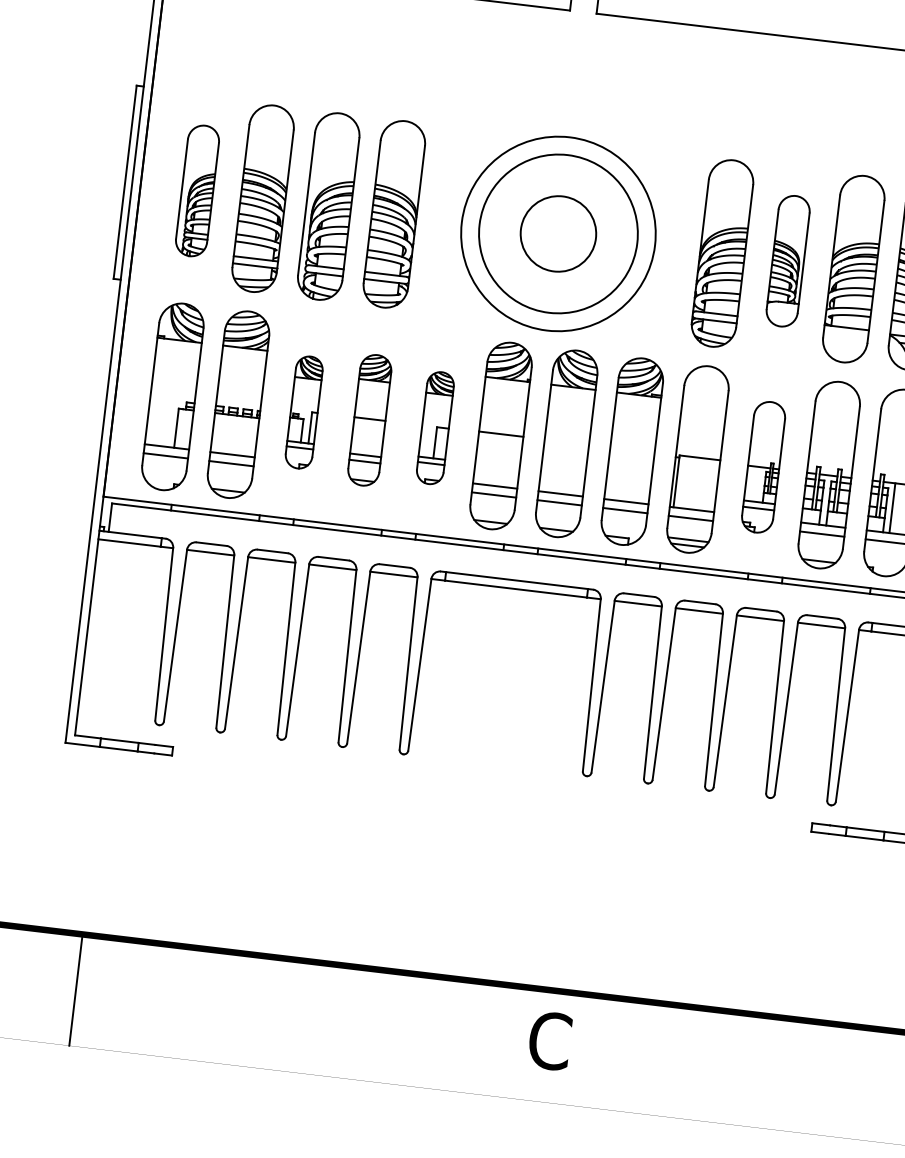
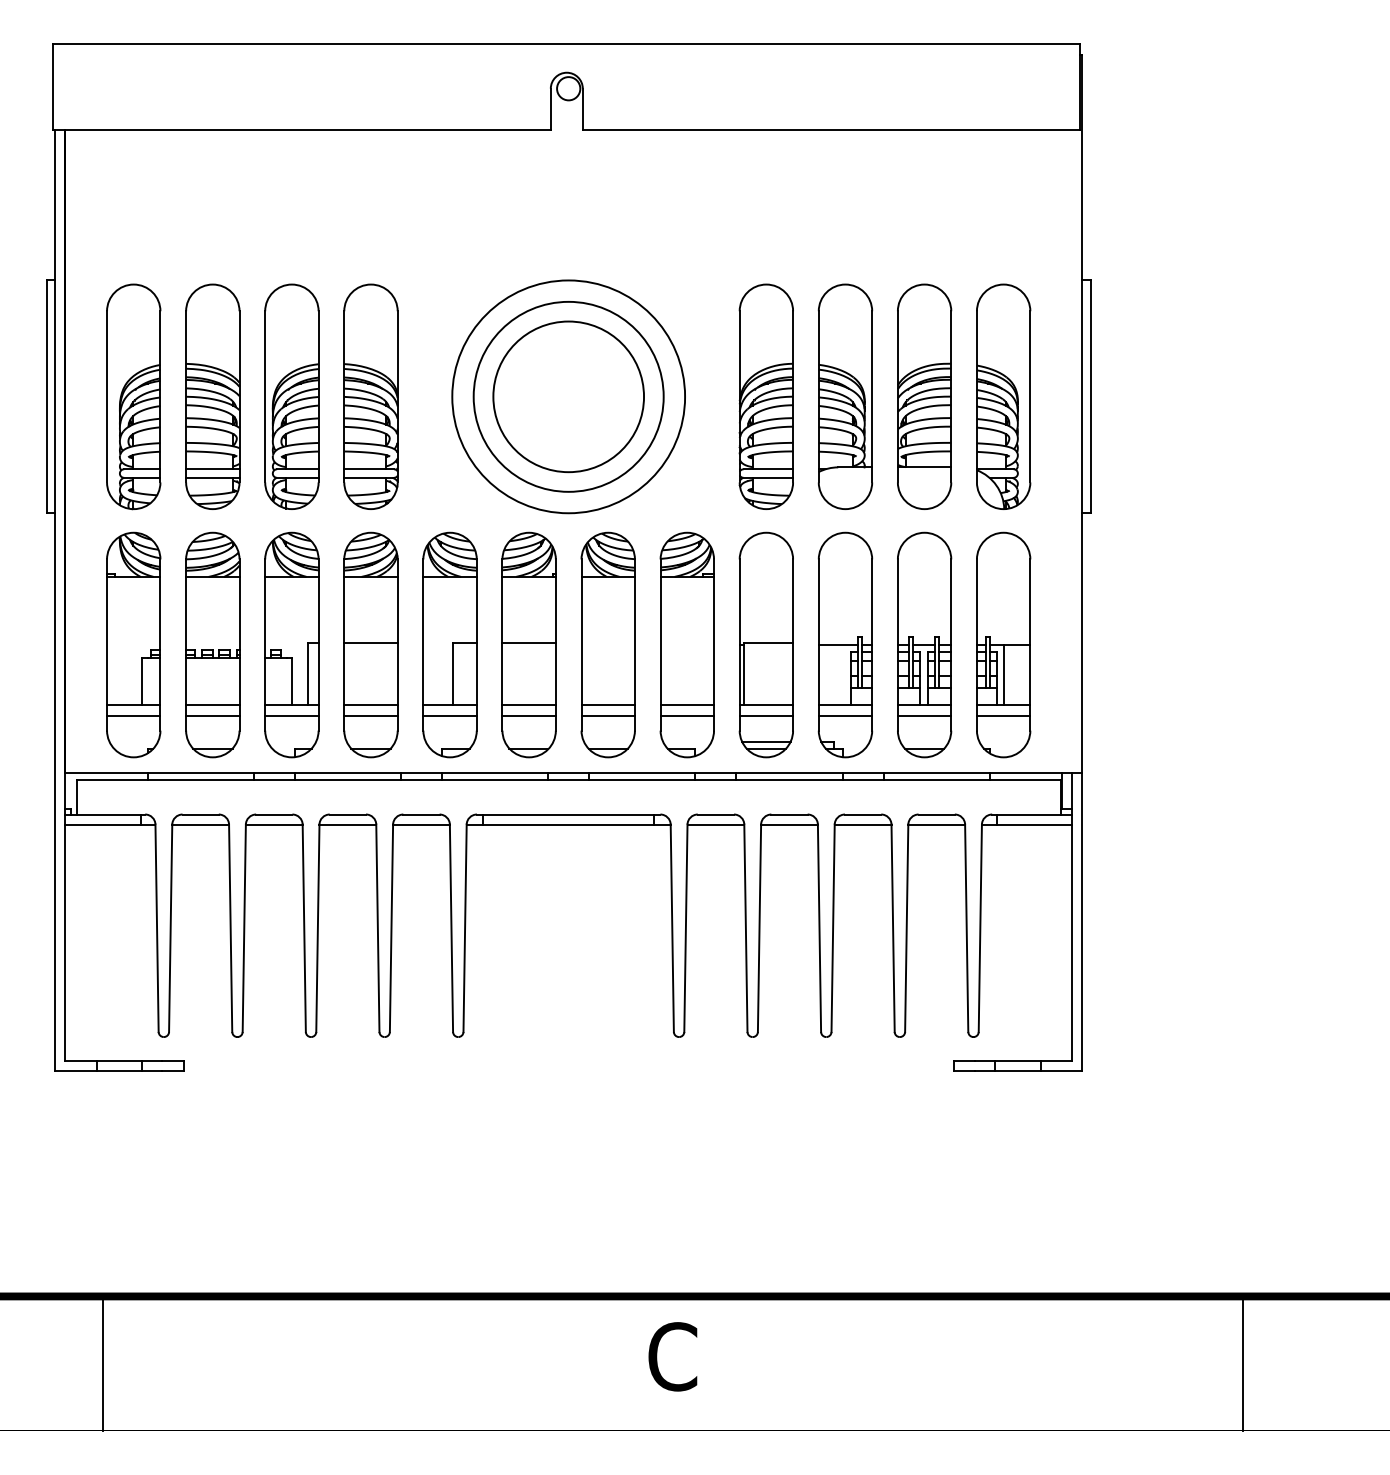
part: (197, 190) -> (133, 396), size x1.43
circle: (558, 233) -> (568, 396), size x1.67
part: (788, 261) -> (845, 396), size x1.43
part: (303, 412) -> (291, 644), size x1.67
part: (369, 419) -> (370, 644), size x1.43
part: (435, 427) -> (449, 644), size x1.67
part: (763, 466) -> (845, 644), size x1.43

